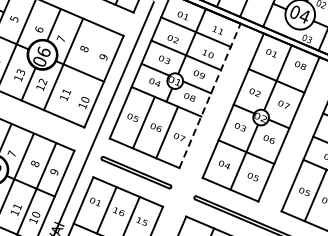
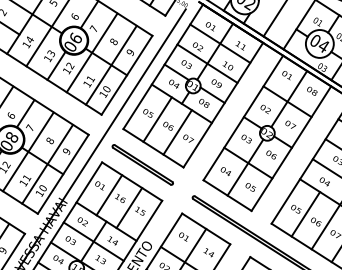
line: (86, 74) -> (111, 65), added
line: (210, 96) -> (223, 105), dashed -> solid

